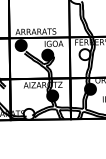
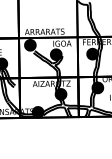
fill: (84, 53) -> (92, 53), added
fill: (28, 114) -> (37, 112), added

